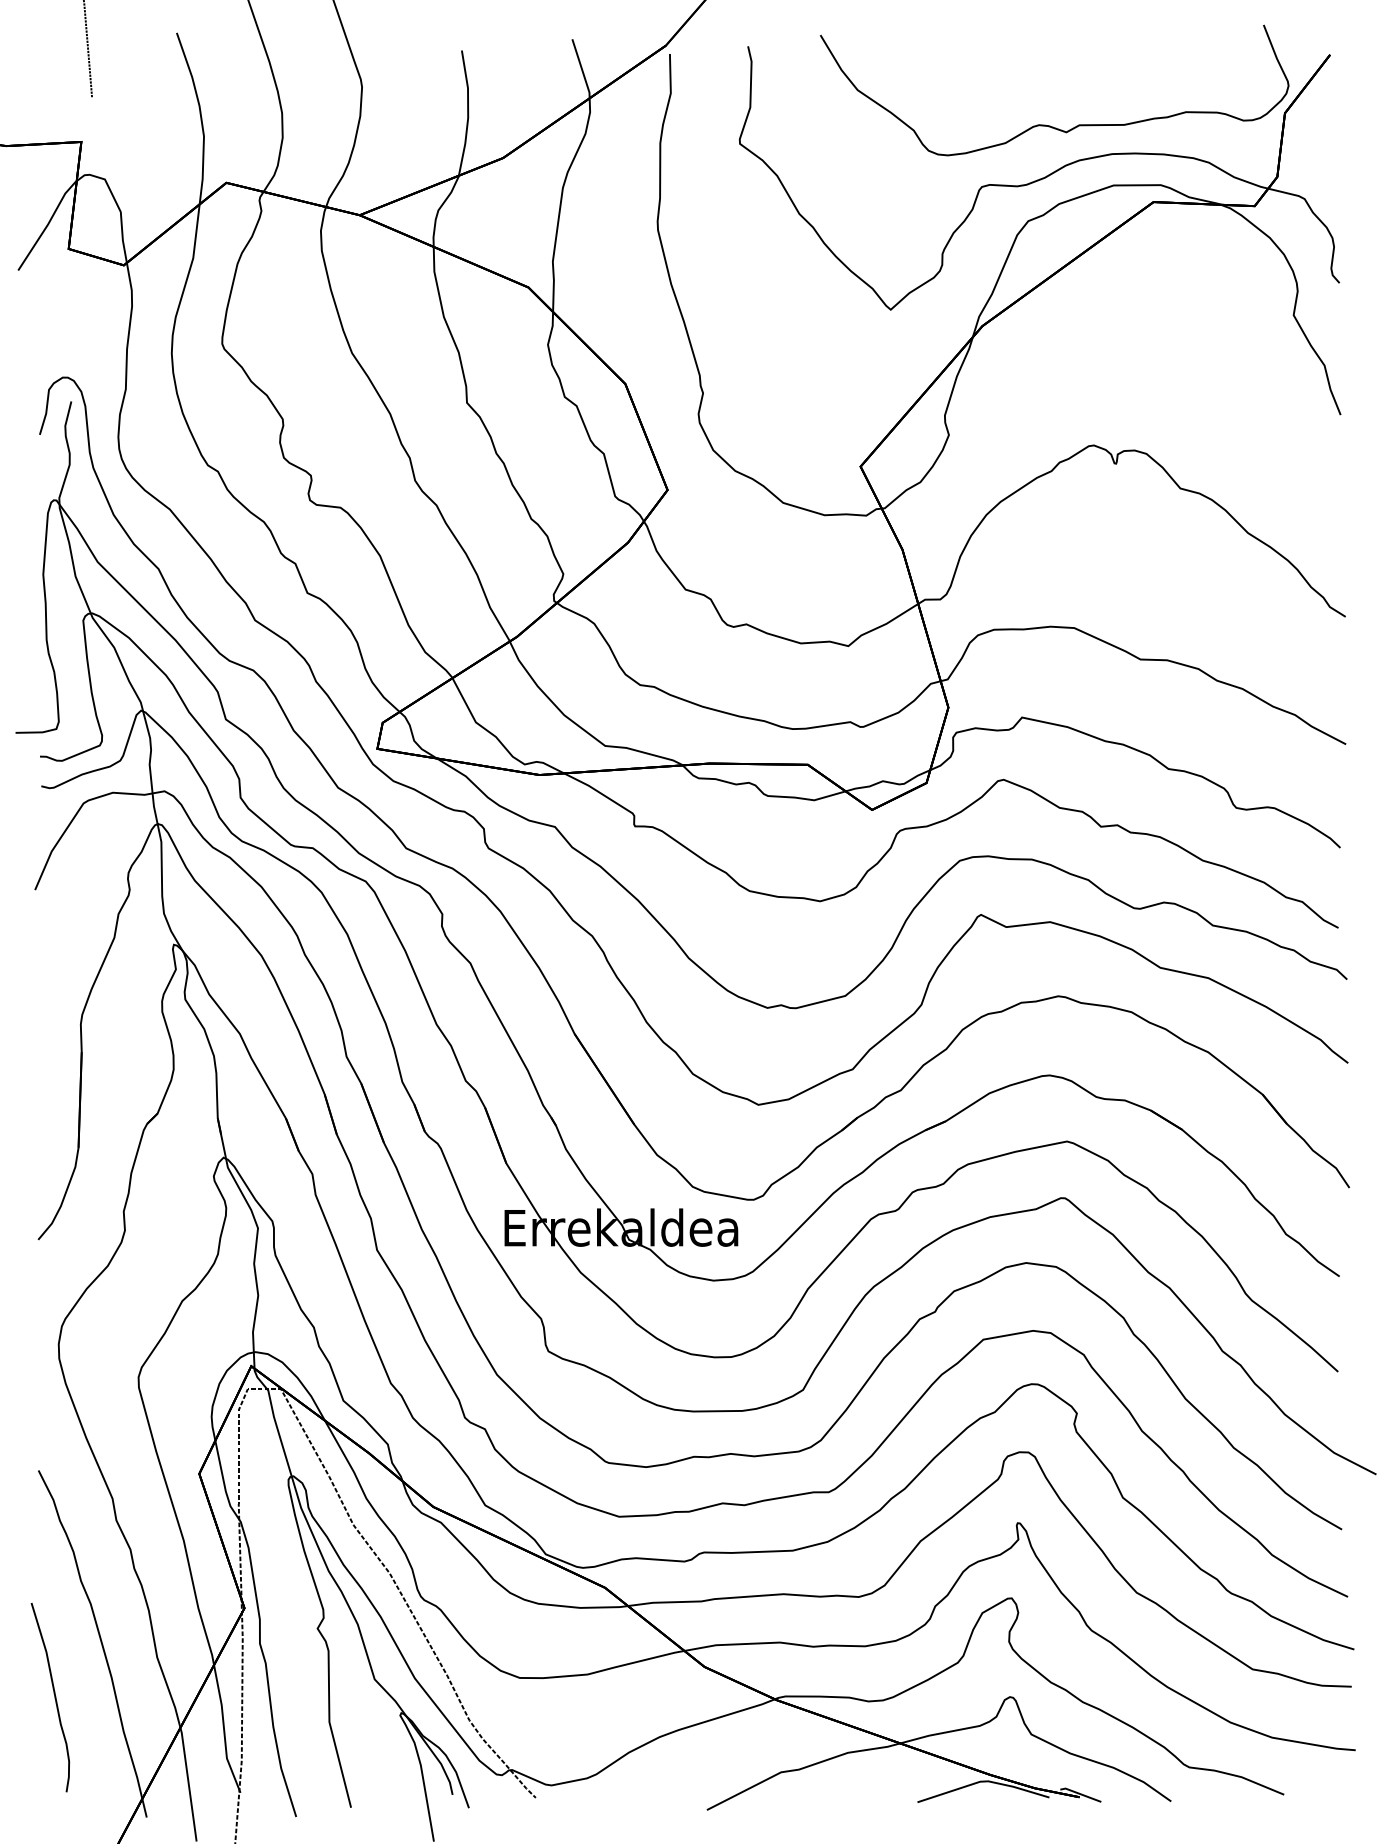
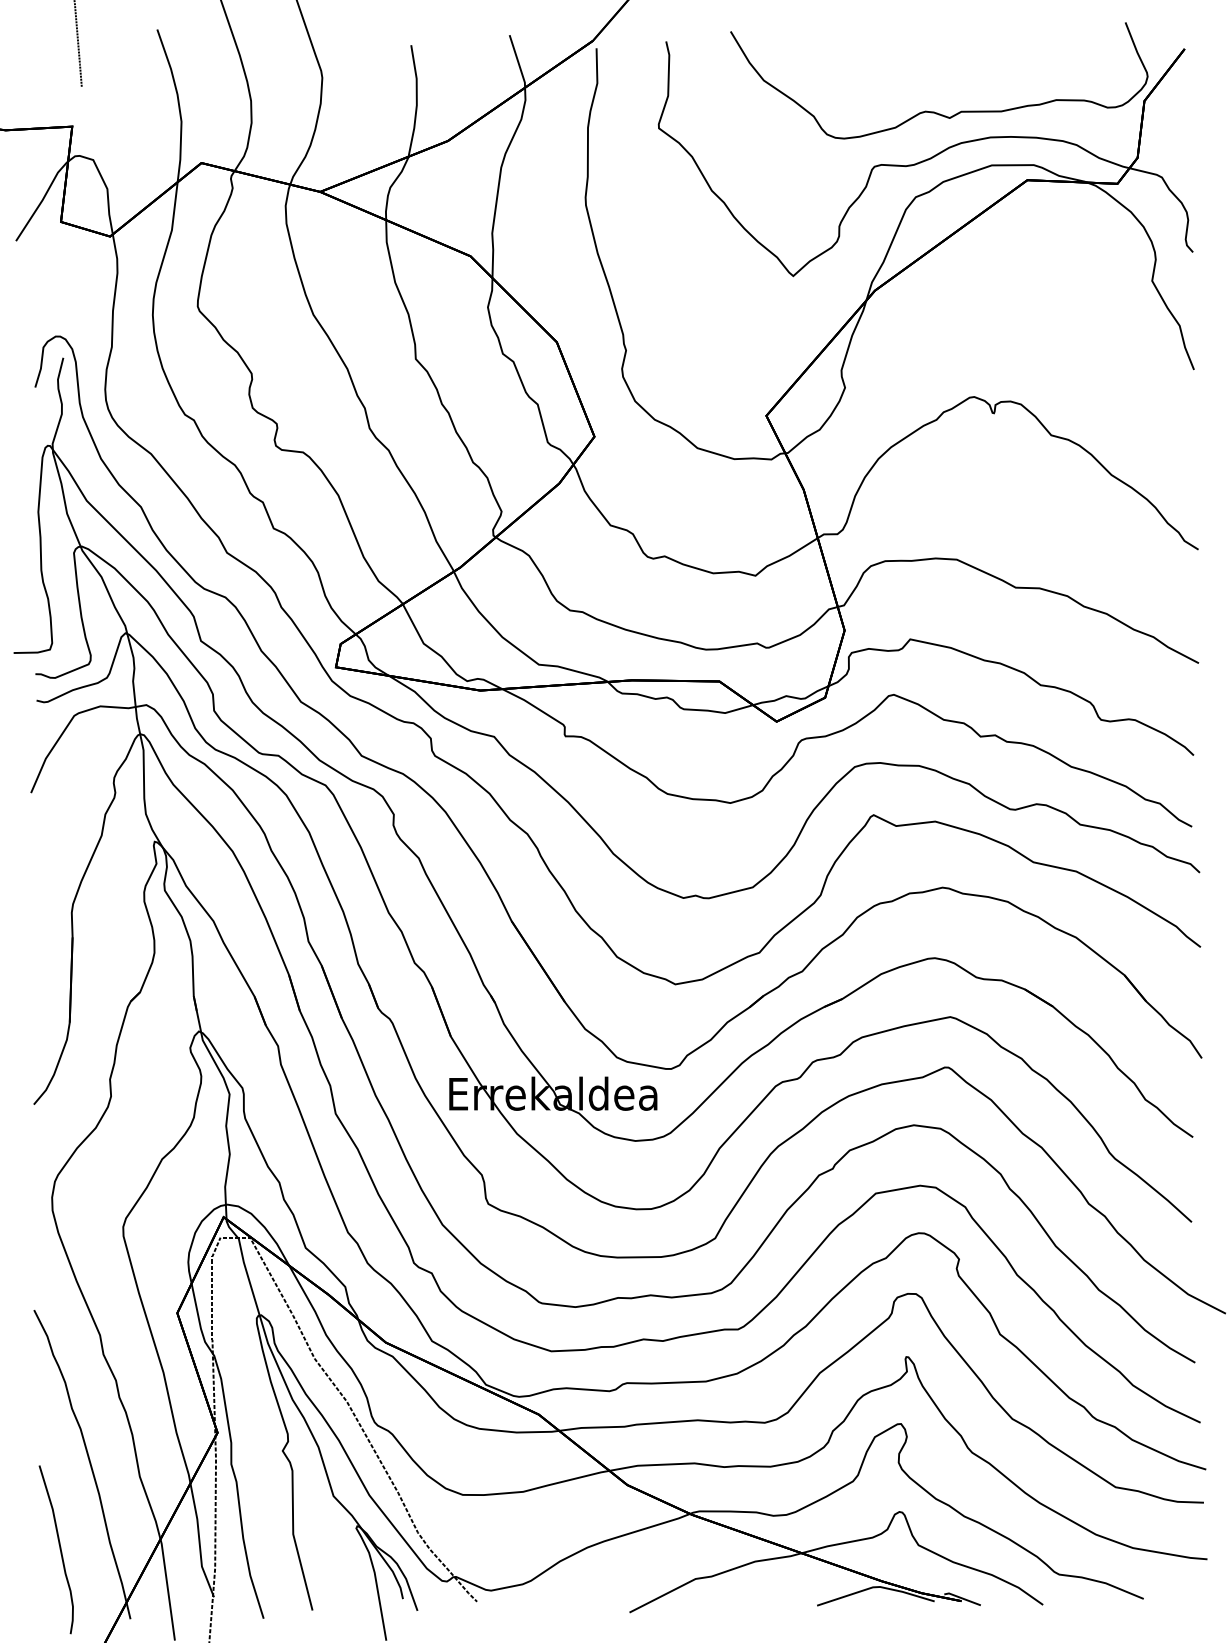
curve: (54, 1697) -> (59, 1549), moved

